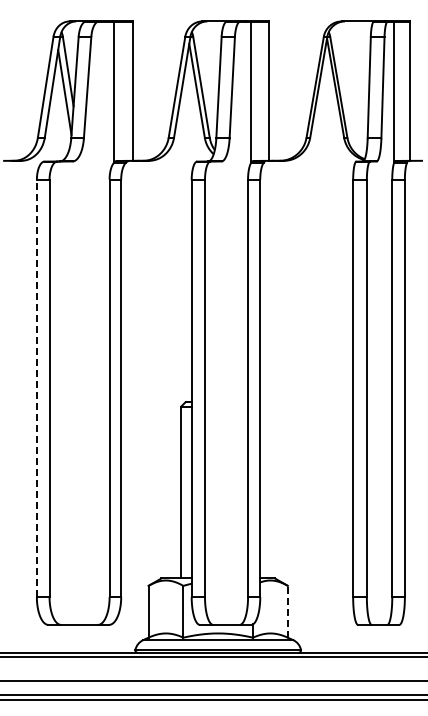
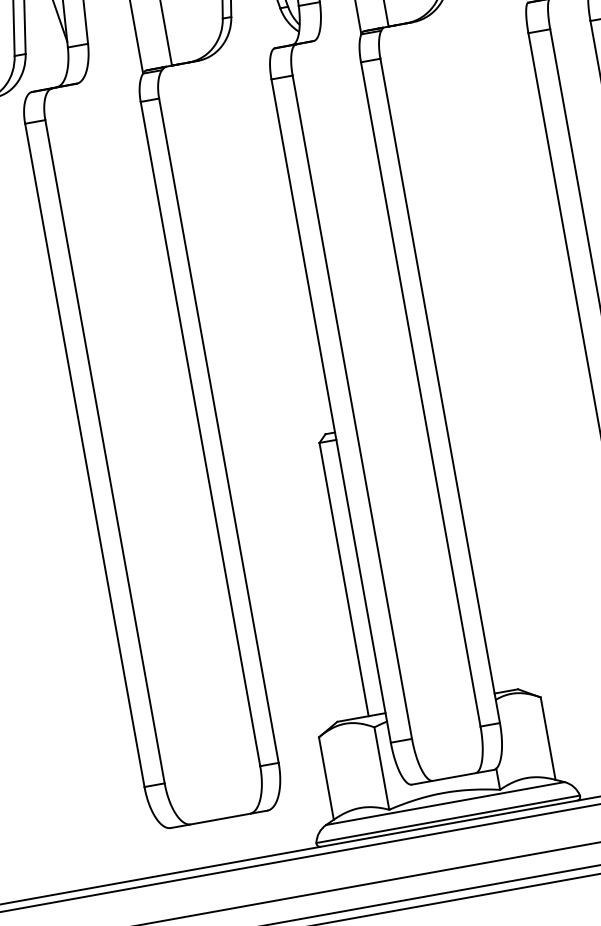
line: (36, 388) -> (84, 455), dashed -> solid
line: (287, 611) -> (547, 738), dashed -> solid

